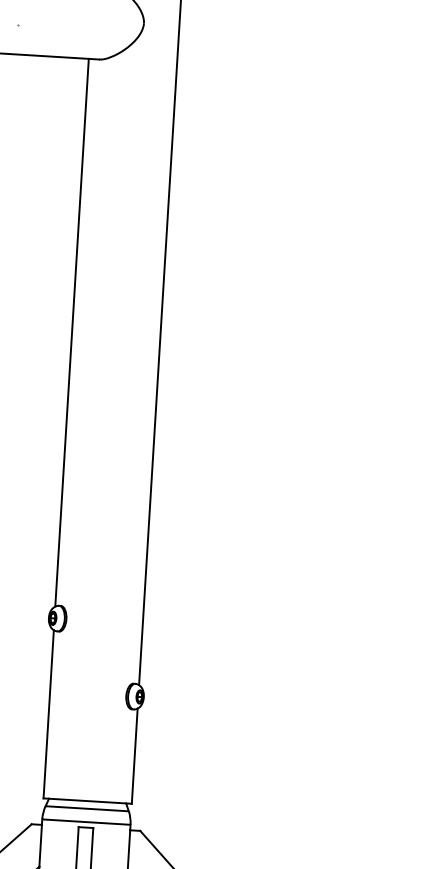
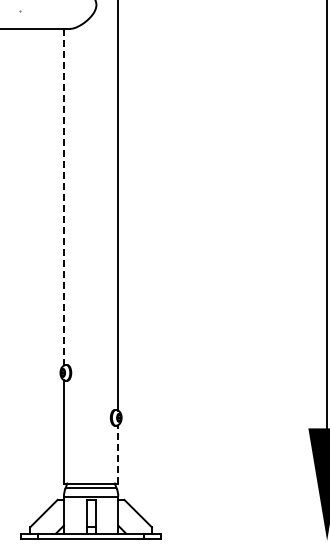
line: (71, 331) -> (63, 196), solid -> dashed
line: (135, 754) -> (118, 453), solid -> dashed

